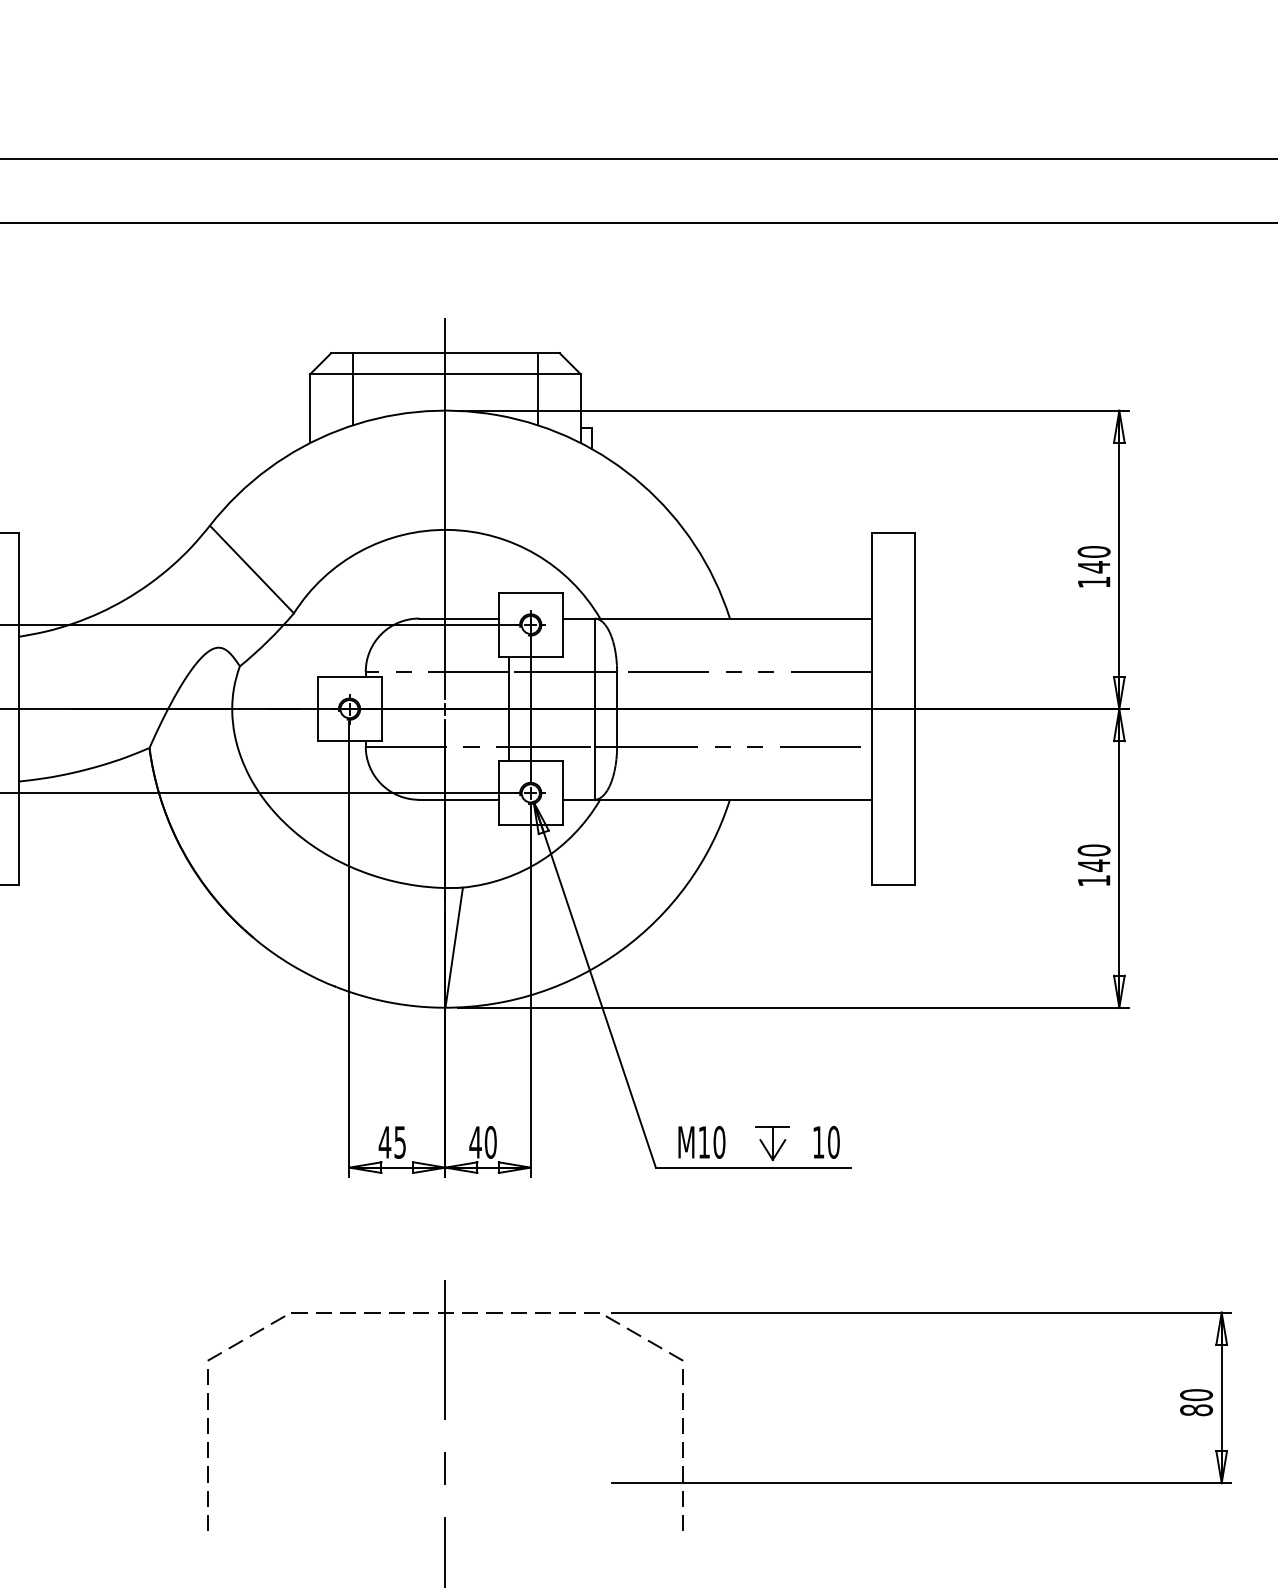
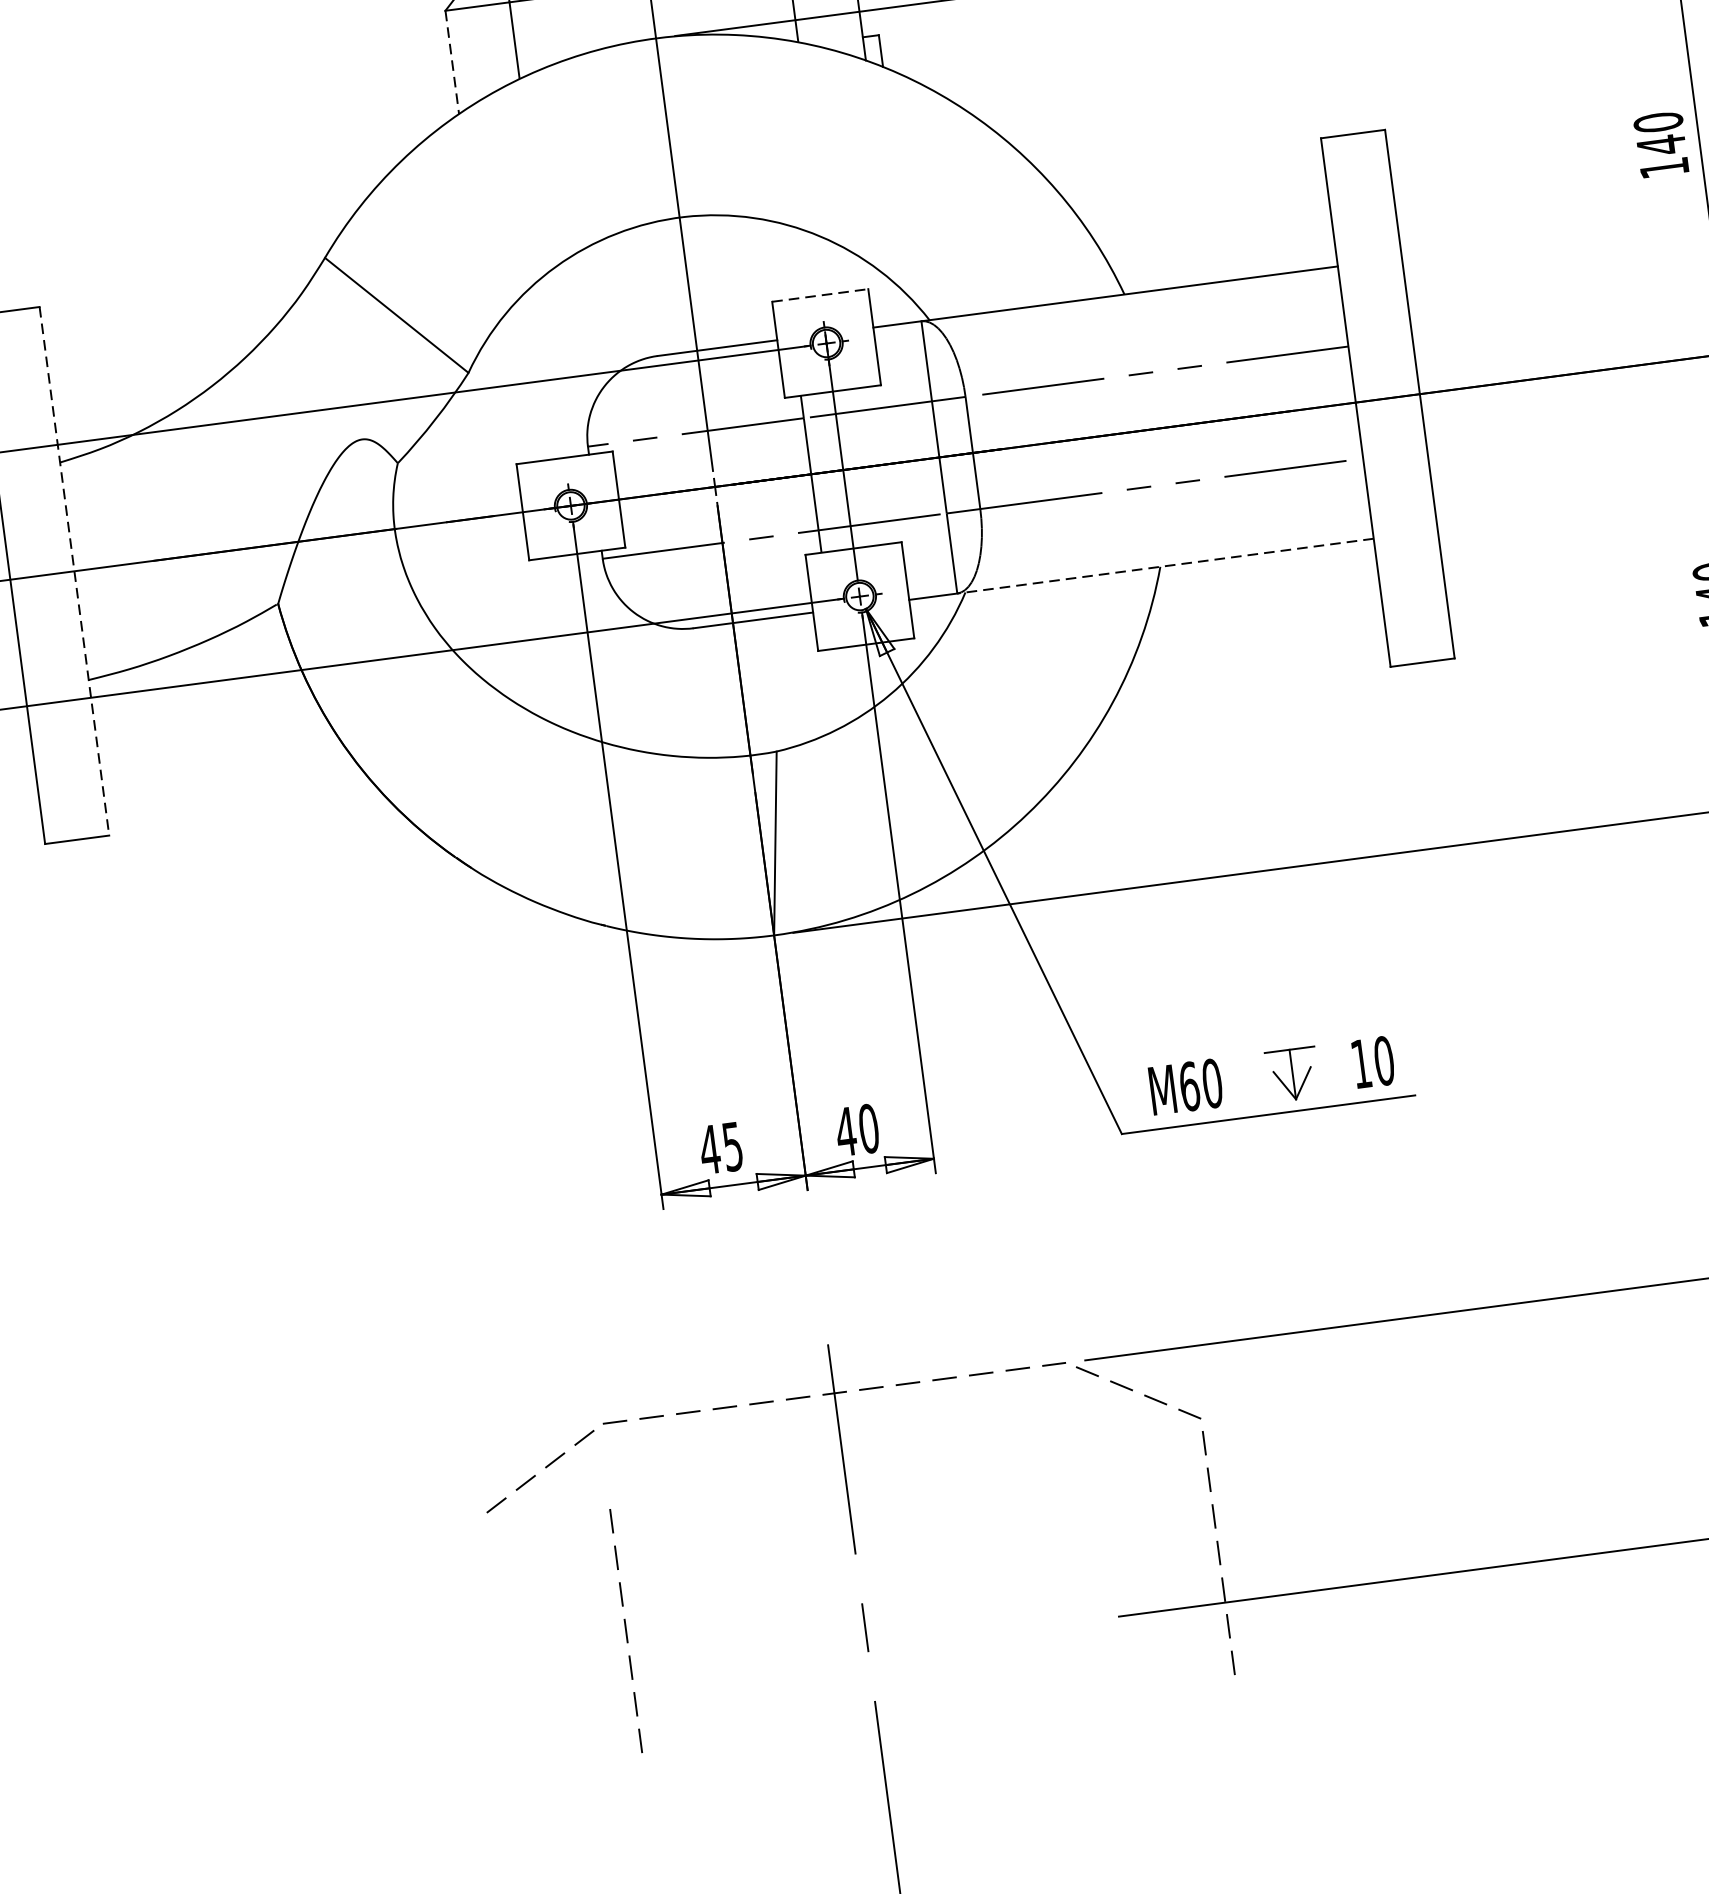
line: (310, 409) -> (453, 63), solid -> dashed
line: (530, 592) -> (819, 294), solid -> dashed
line: (18, 709) -> (73, 571), solid -> dashed
line: (733, 799) -> (1165, 565), solid -> dashed
text: (704, 1141) -> (1189, 1085), M10 -> M60
line: (207, 1449) -> (625, 1630), moved

